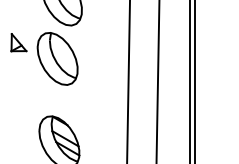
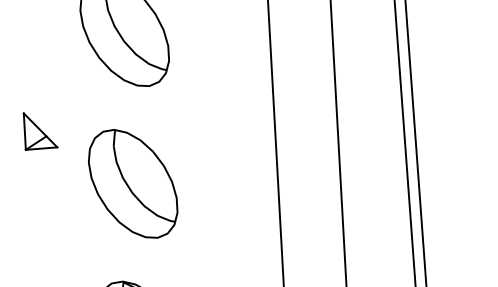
part: (57, 58) -> (132, 183), moved

